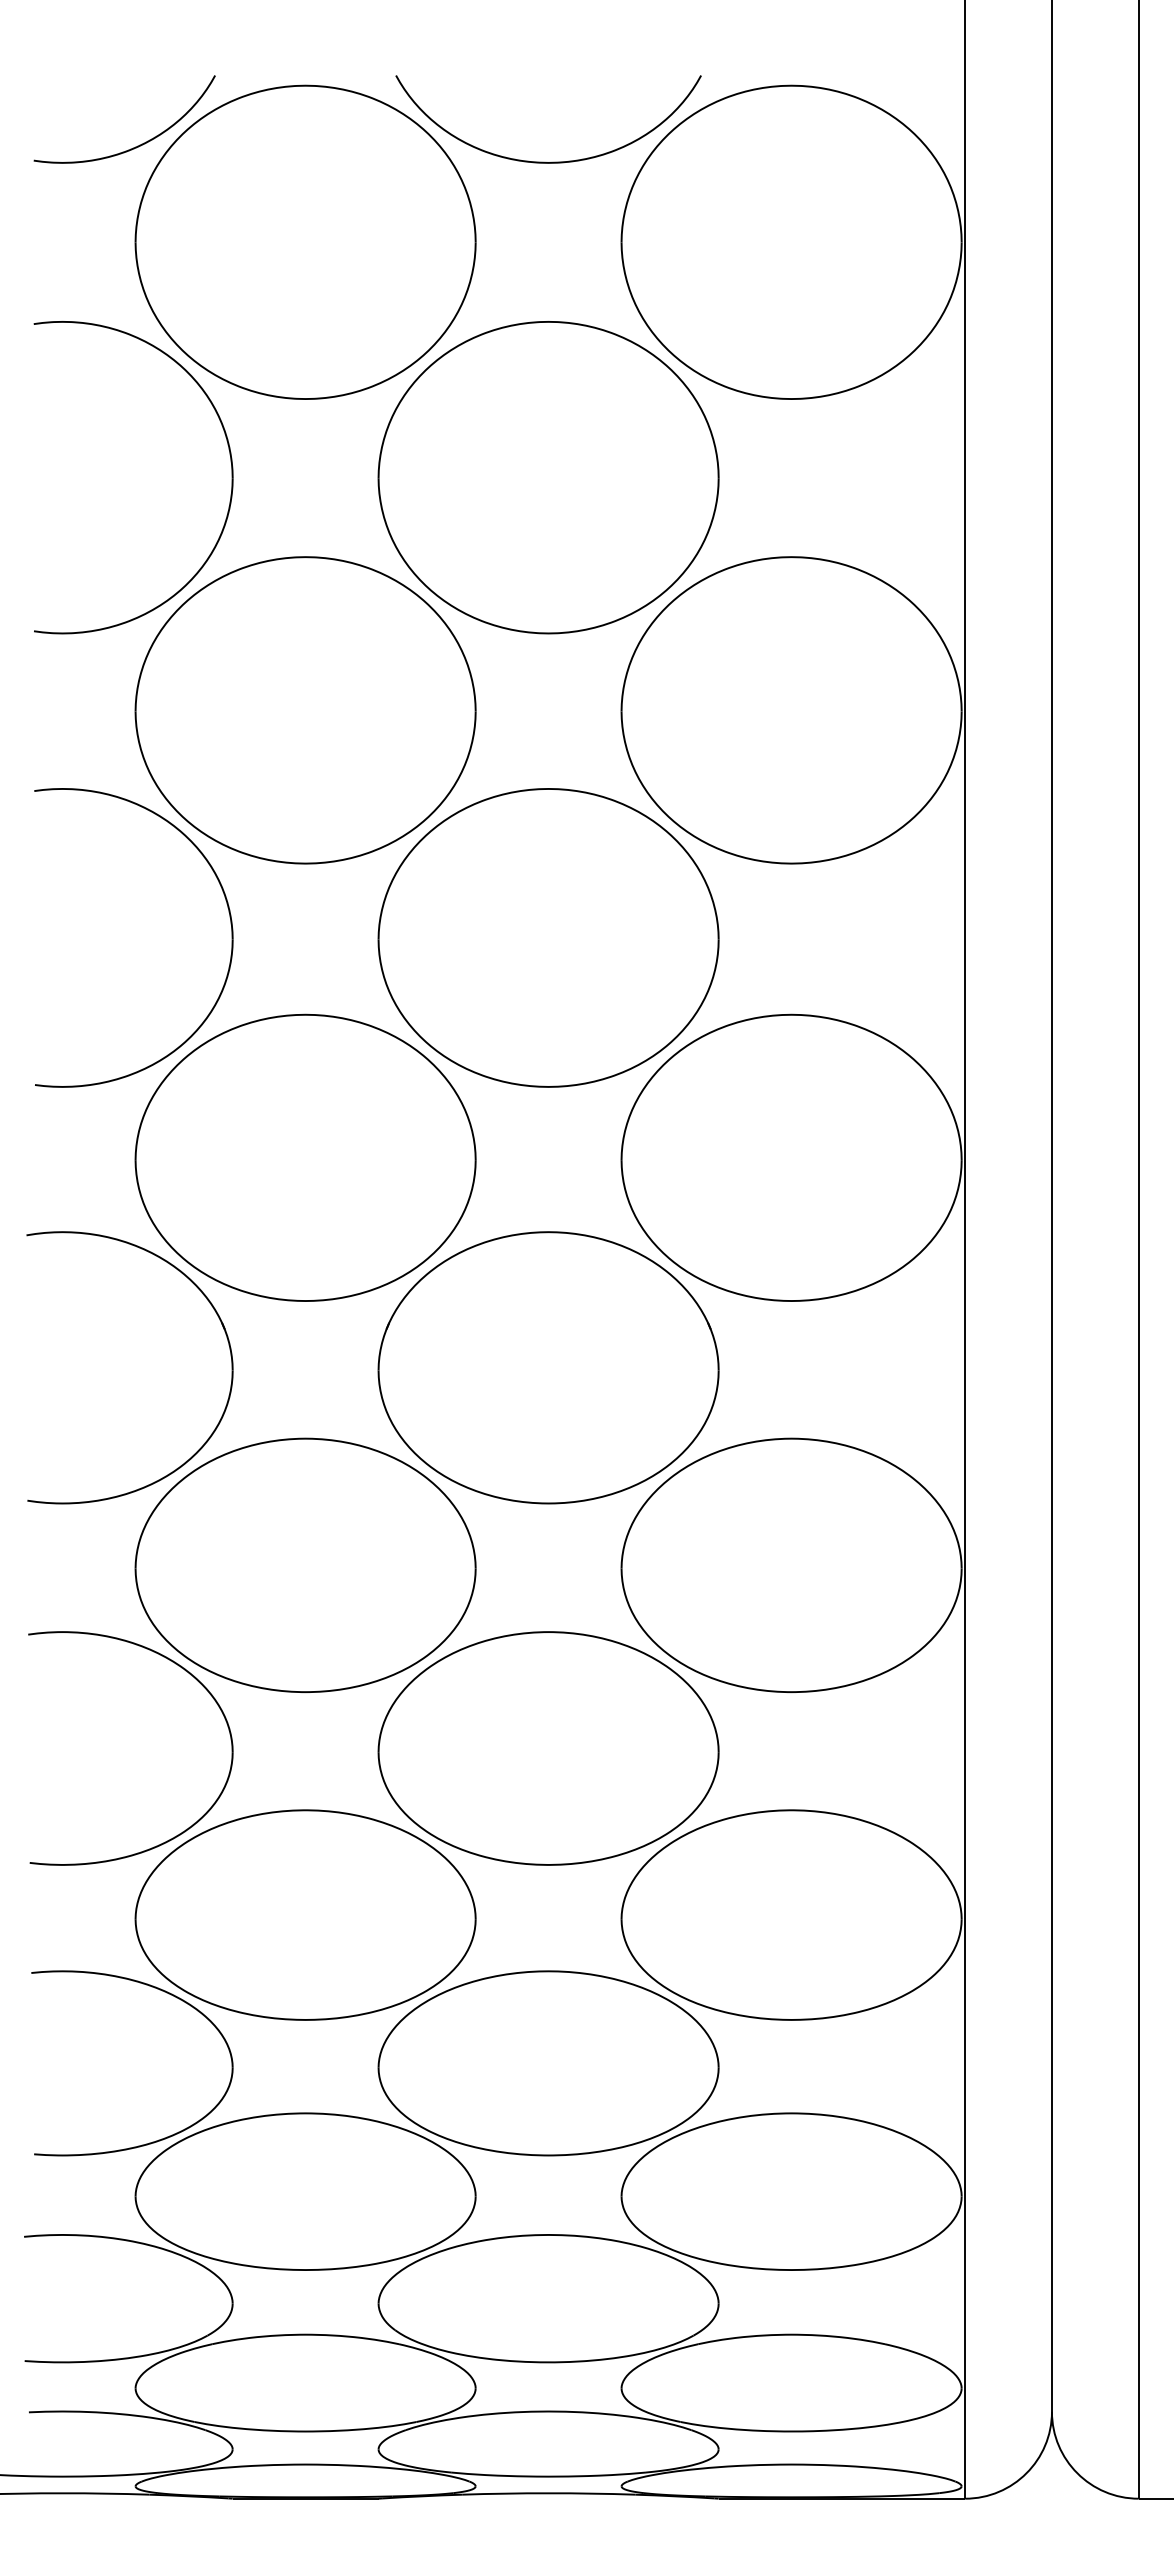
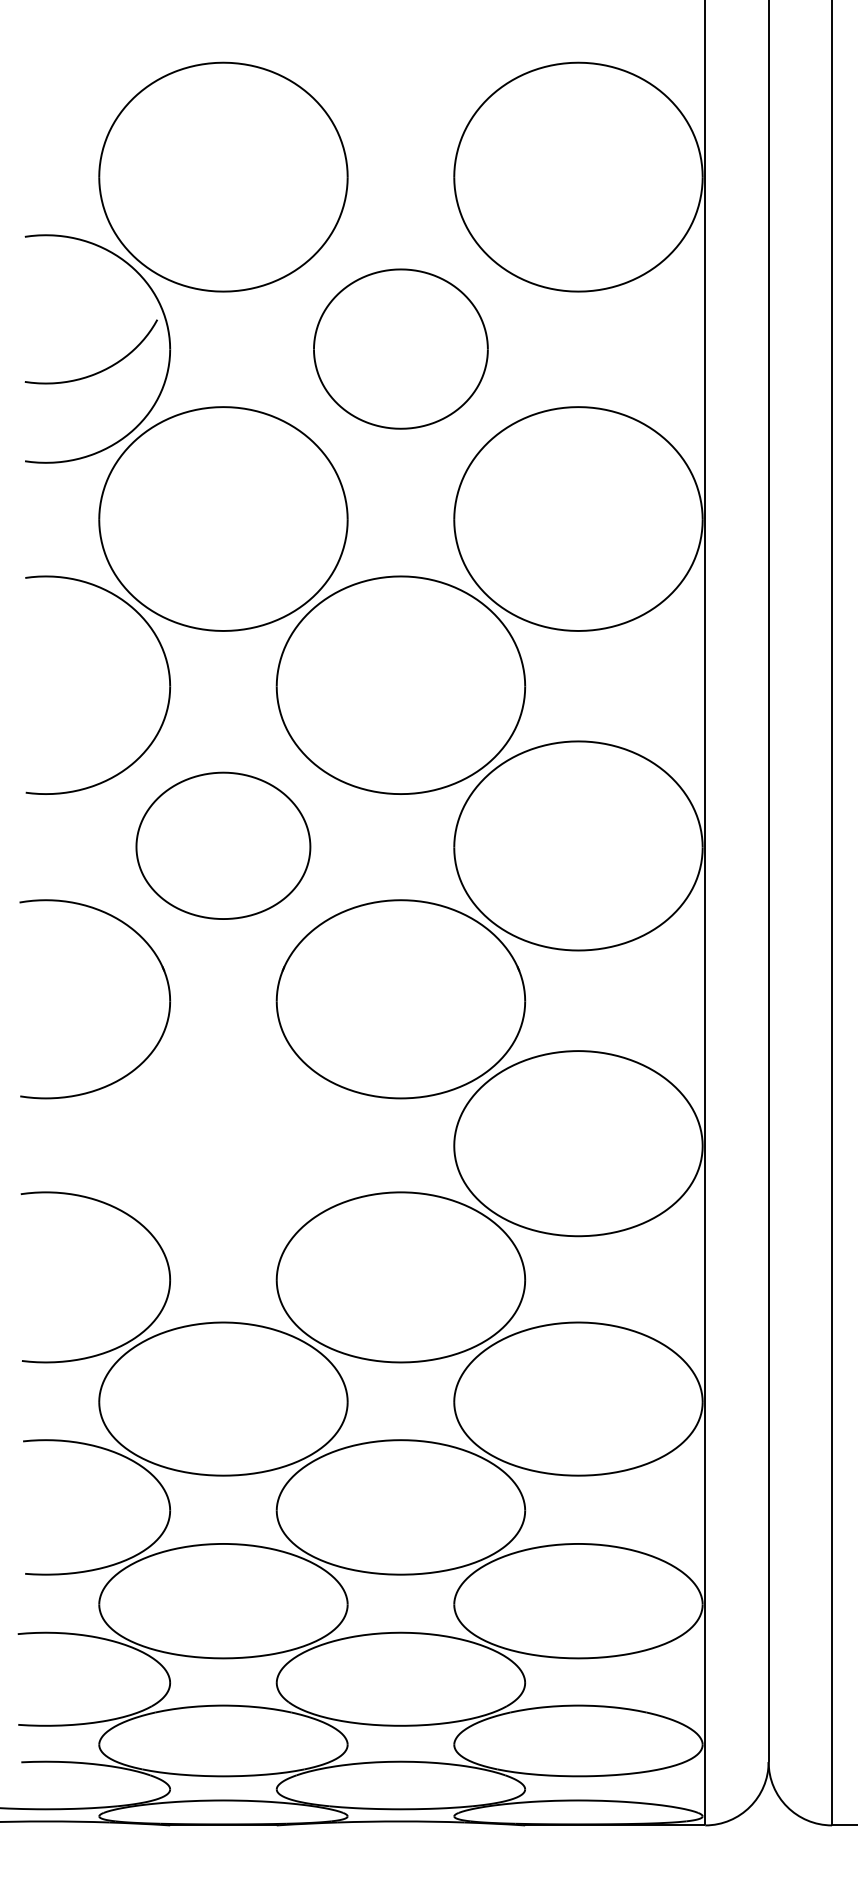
curve: (137, 145) -> (100, 370), moved
curve: (545, 161) -> (398, 118), removed
part: (548, 477) -> (400, 348), size x0.7
part: (305, 1157) -> (223, 845), size x0.7
part: (305, 1564) -> (223, 1142), removed

